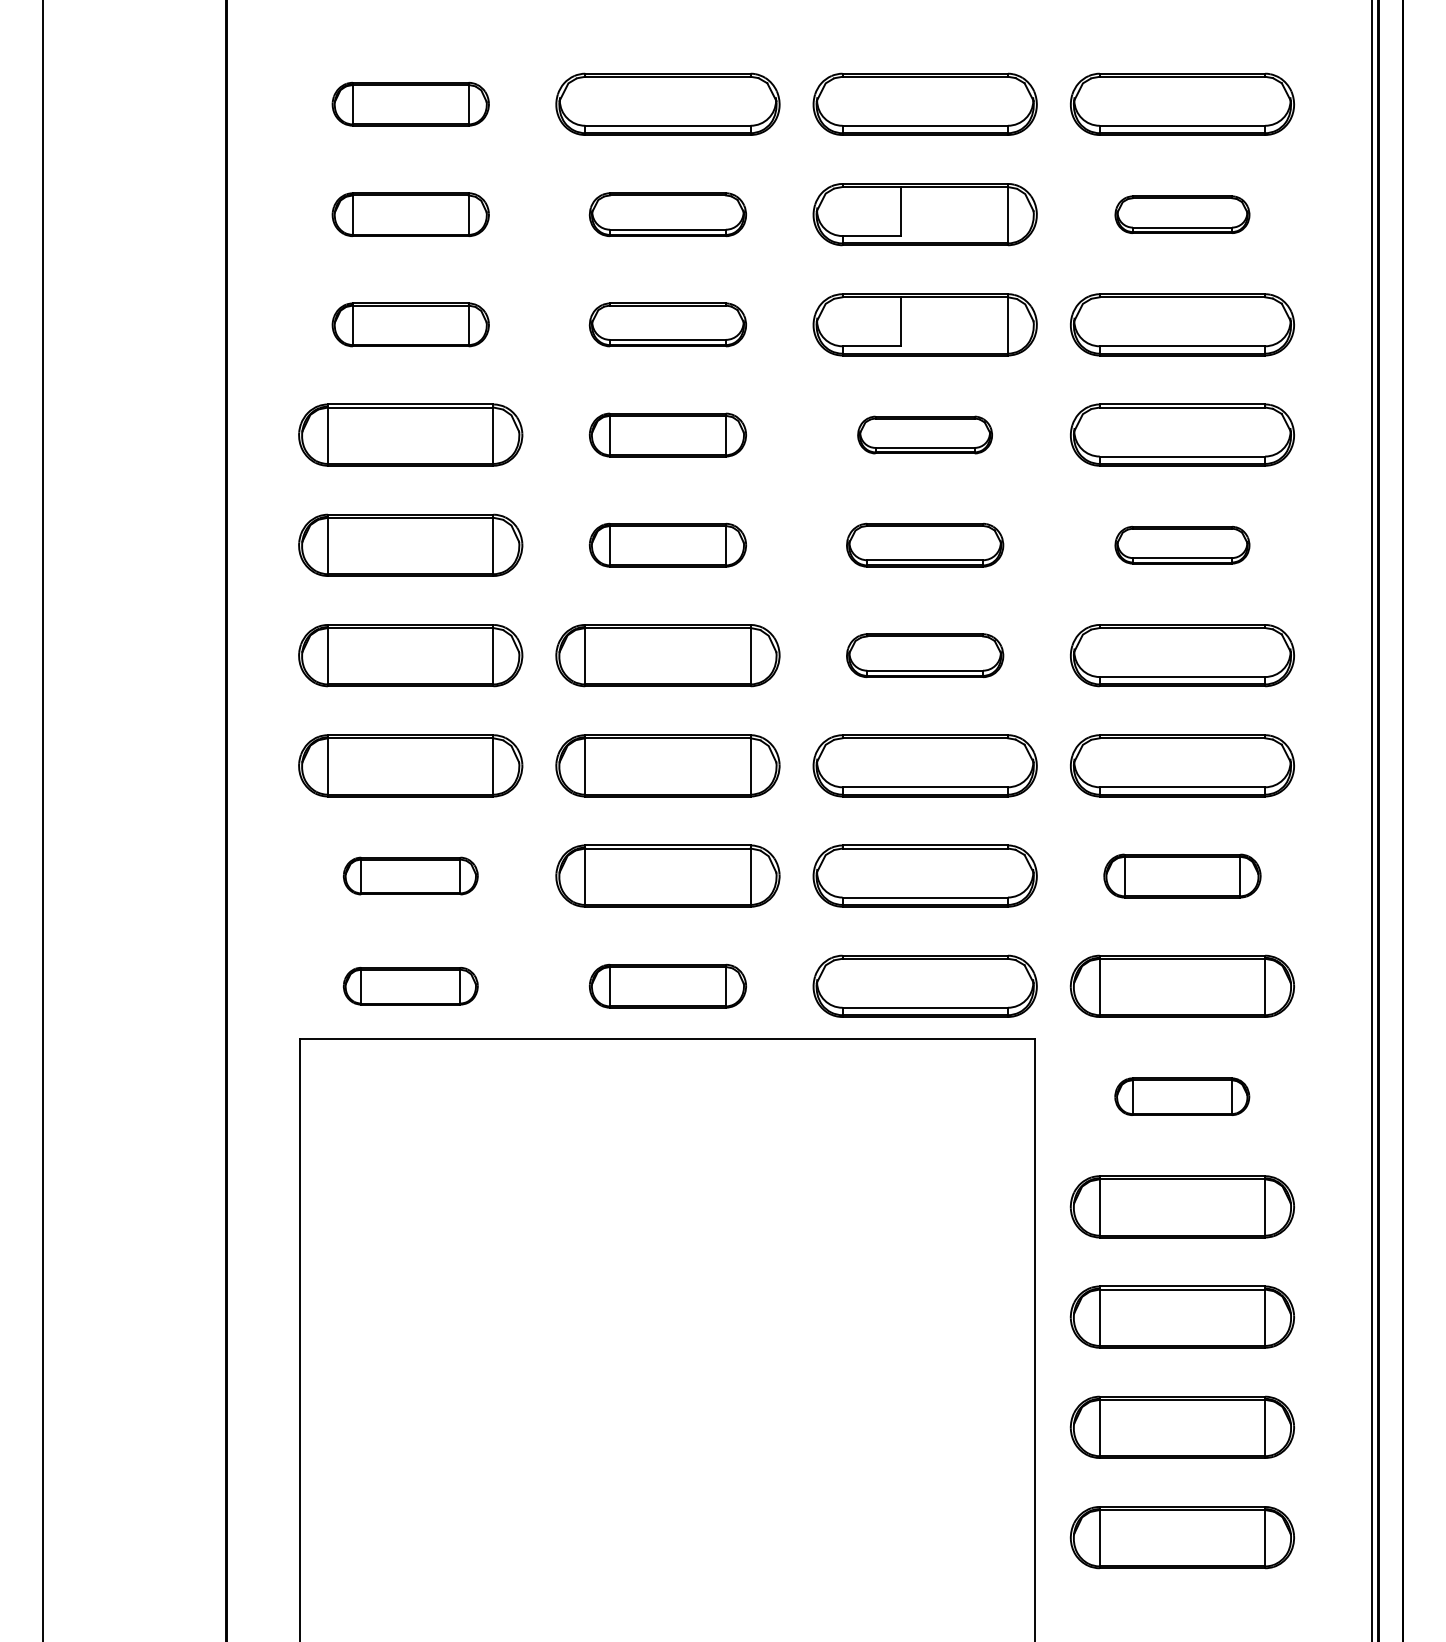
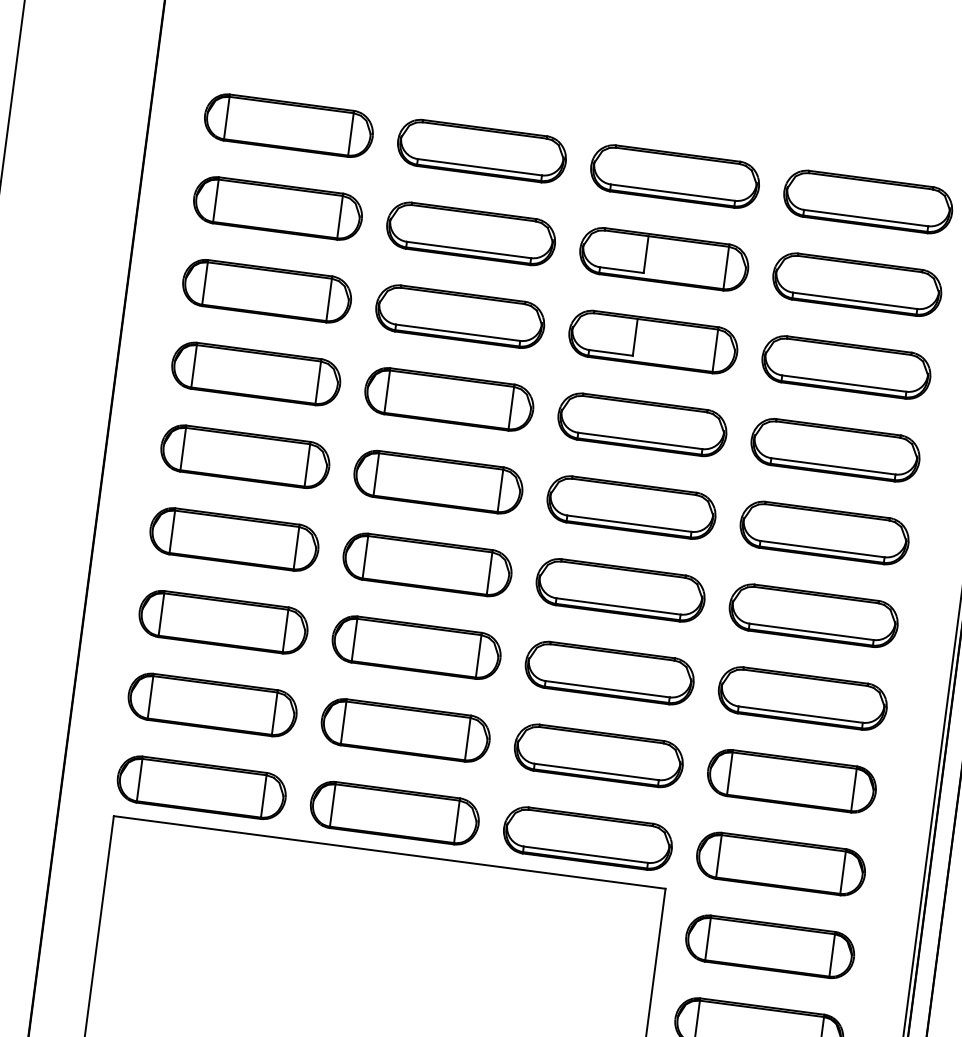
part: (410, 103) -> (288, 125), size x1.43
part: (410, 214) -> (277, 208), size x1.43
part: (667, 214) -> (470, 233), size x1.43
part: (1182, 214) -> (857, 284), size x1.67
part: (410, 324) -> (267, 290), size x1.43
part: (667, 324) -> (459, 316), size x1.43
part: (667, 434) -> (449, 398), size x1.43
part: (924, 434) -> (641, 424), size x1.67
part: (667, 544) -> (438, 481), size x1.43
part: (924, 544) -> (631, 506), size x1.43
part: (1182, 544) -> (824, 532), size x1.67
part: (924, 655) -> (620, 590), size x1.43
part: (410, 875) -> (212, 704), size x1.67
part: (1182, 875) -> (792, 780), size x1.43
part: (410, 985) -> (201, 787), size x1.67
part: (667, 985) -> (394, 812), size x1.43
part: (1181, 1096) -> (769, 946), size x1.67

